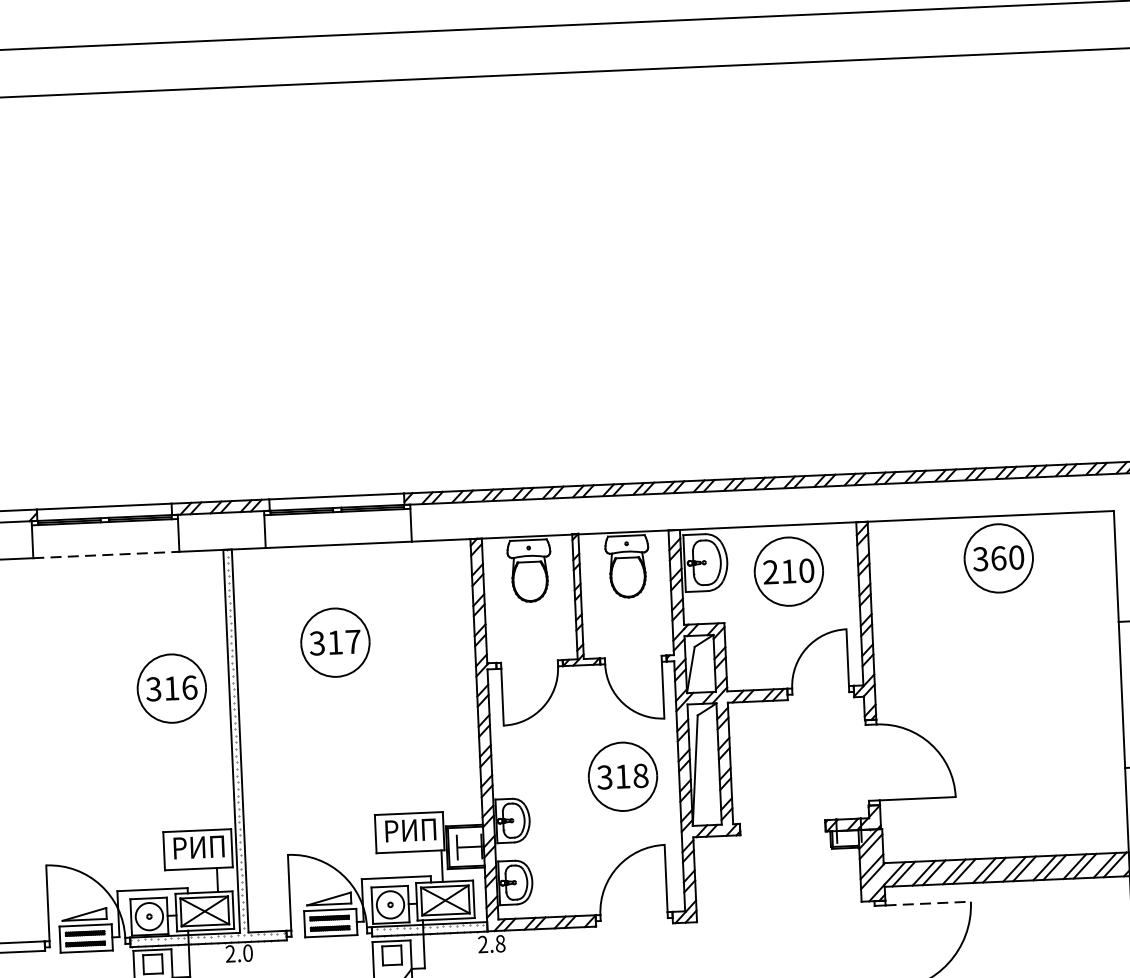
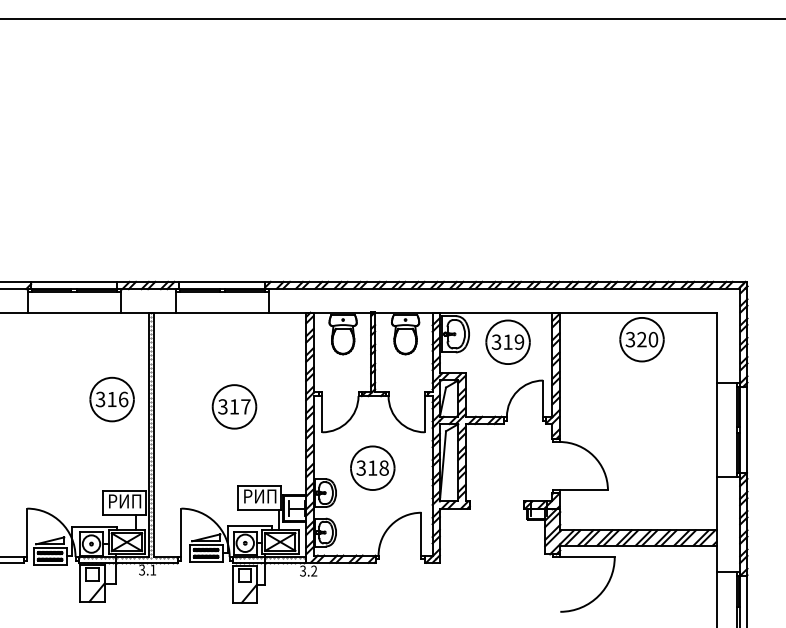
line: (106, 554) -> (74, 312), dashed -> solid
text: (997, 558) -> (641, 339), 360 -> 320
text: (787, 570) -> (507, 341), 210 -> 319
part: (335, 642) -> (234, 406), moved
part: (622, 775) -> (372, 467), moved
line: (929, 903) -> (588, 557), dashed -> solid
text: (491, 943) -> (308, 570), 2.8 -> 3.2
text: (238, 952) -> (147, 569), 2.0 -> 3.1

